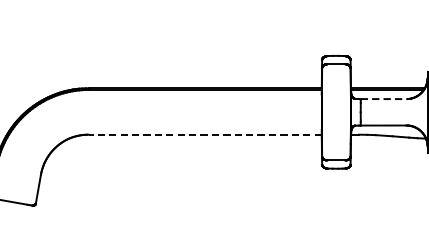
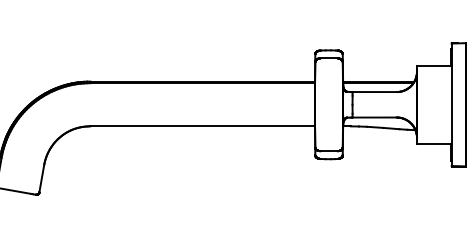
line: (384, 99) -> (375, 92), dashed -> solid
line: (205, 134) -> (202, 126), dashed -> solid

